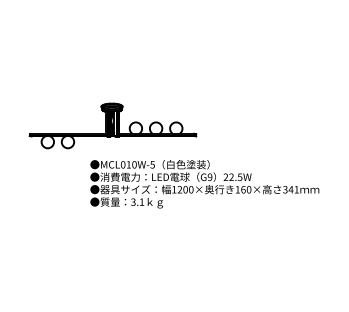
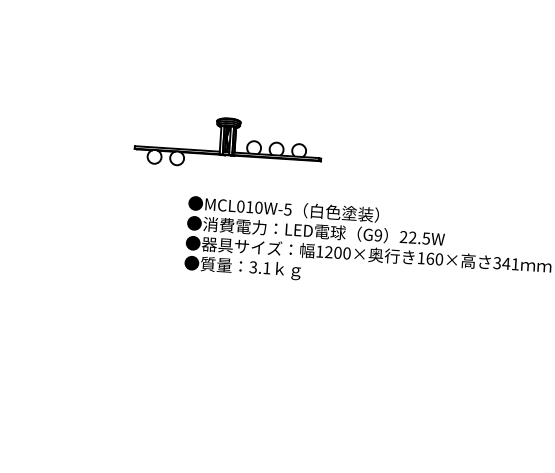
part: (112, 125) -> (227, 142), size x0.7

